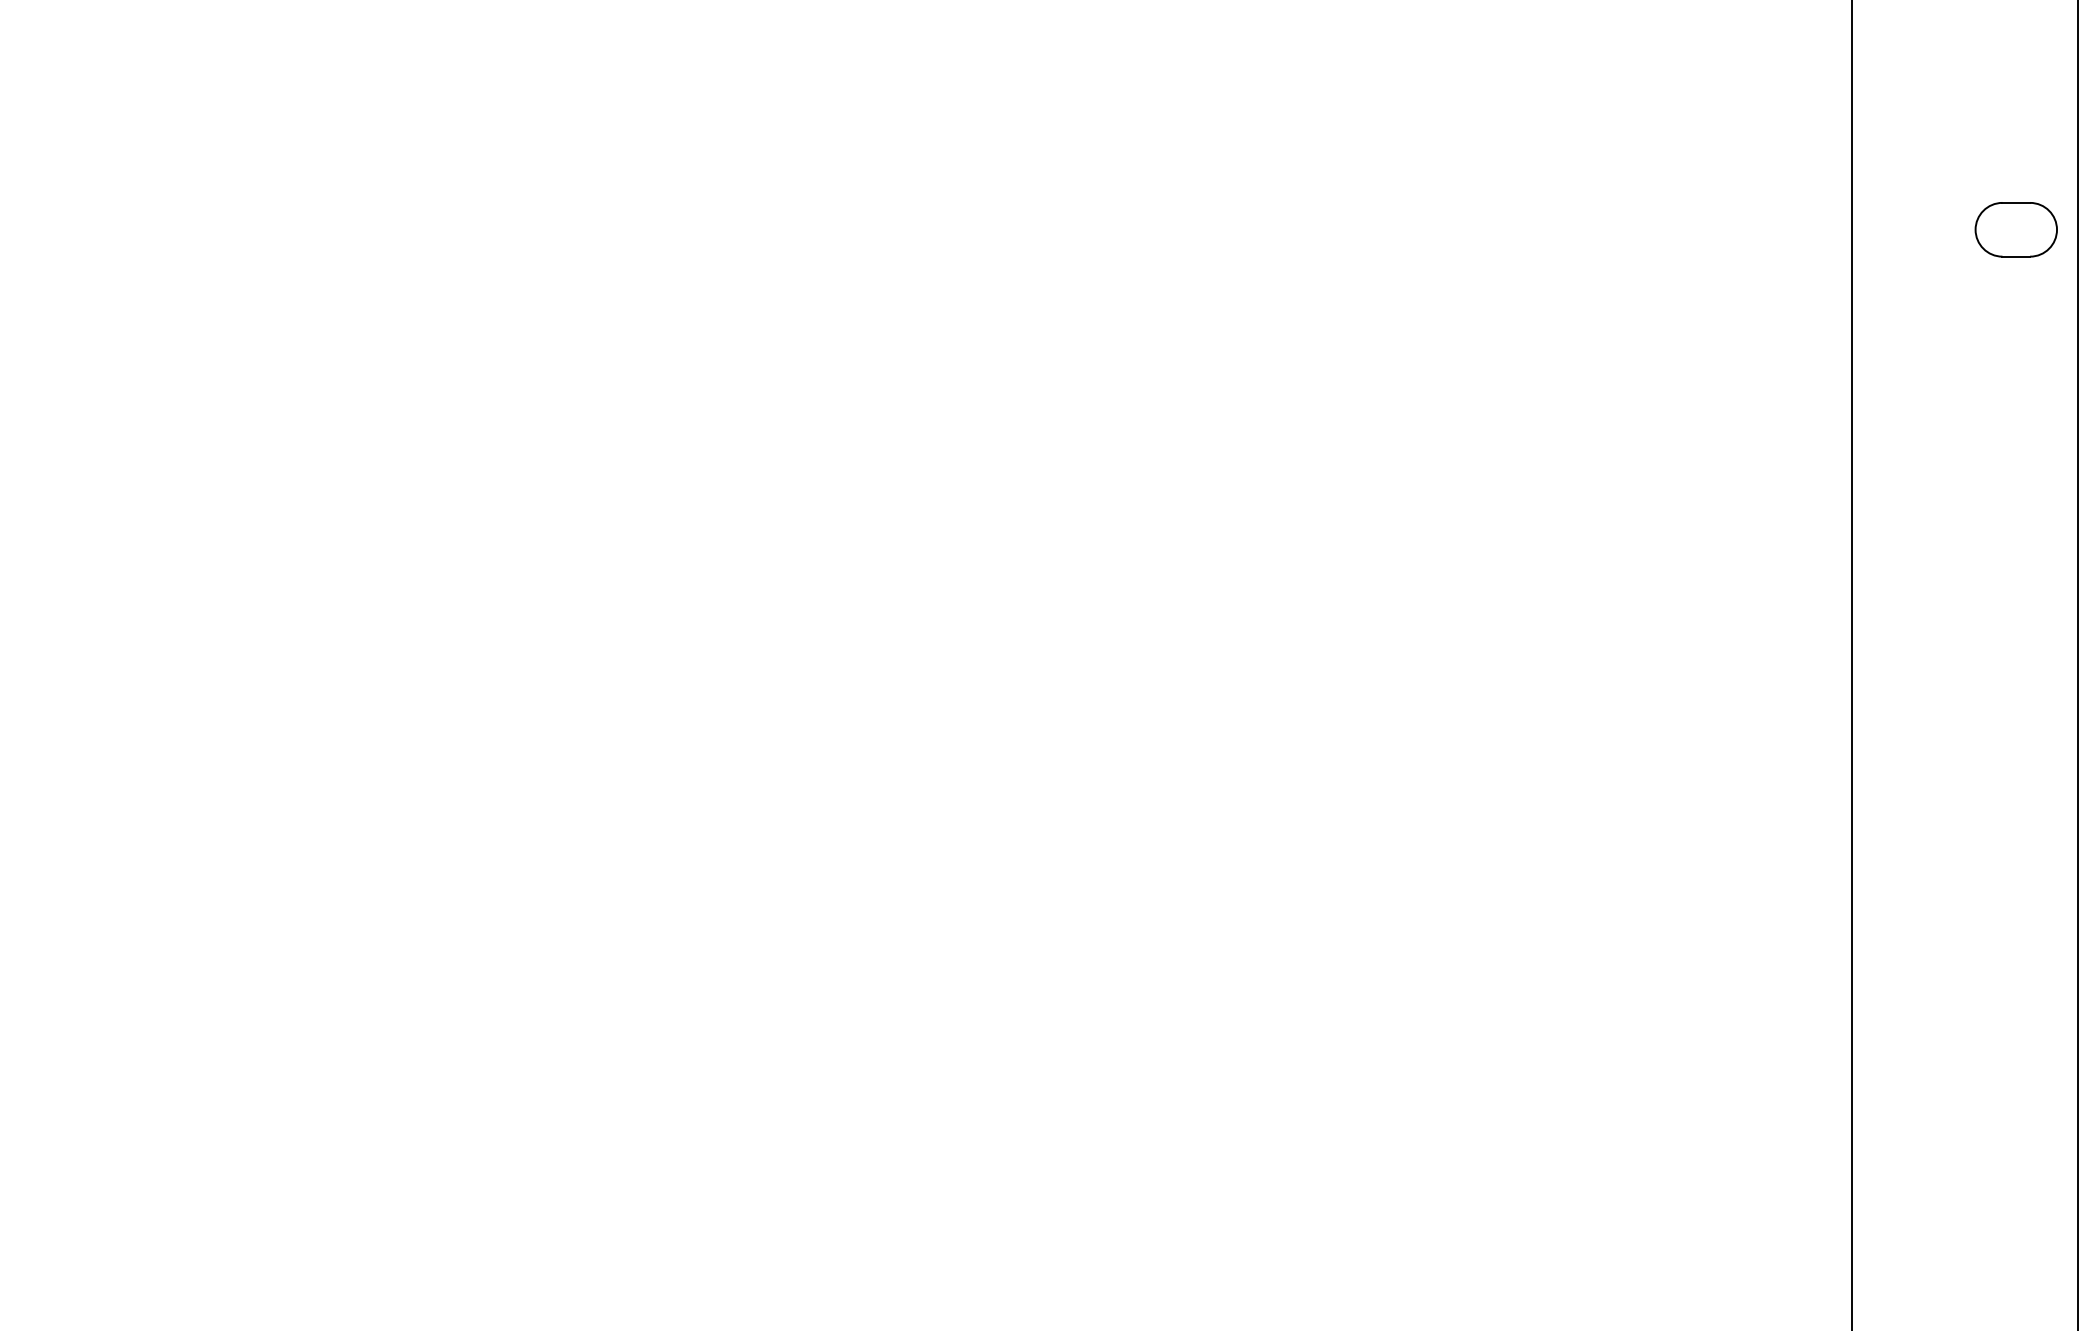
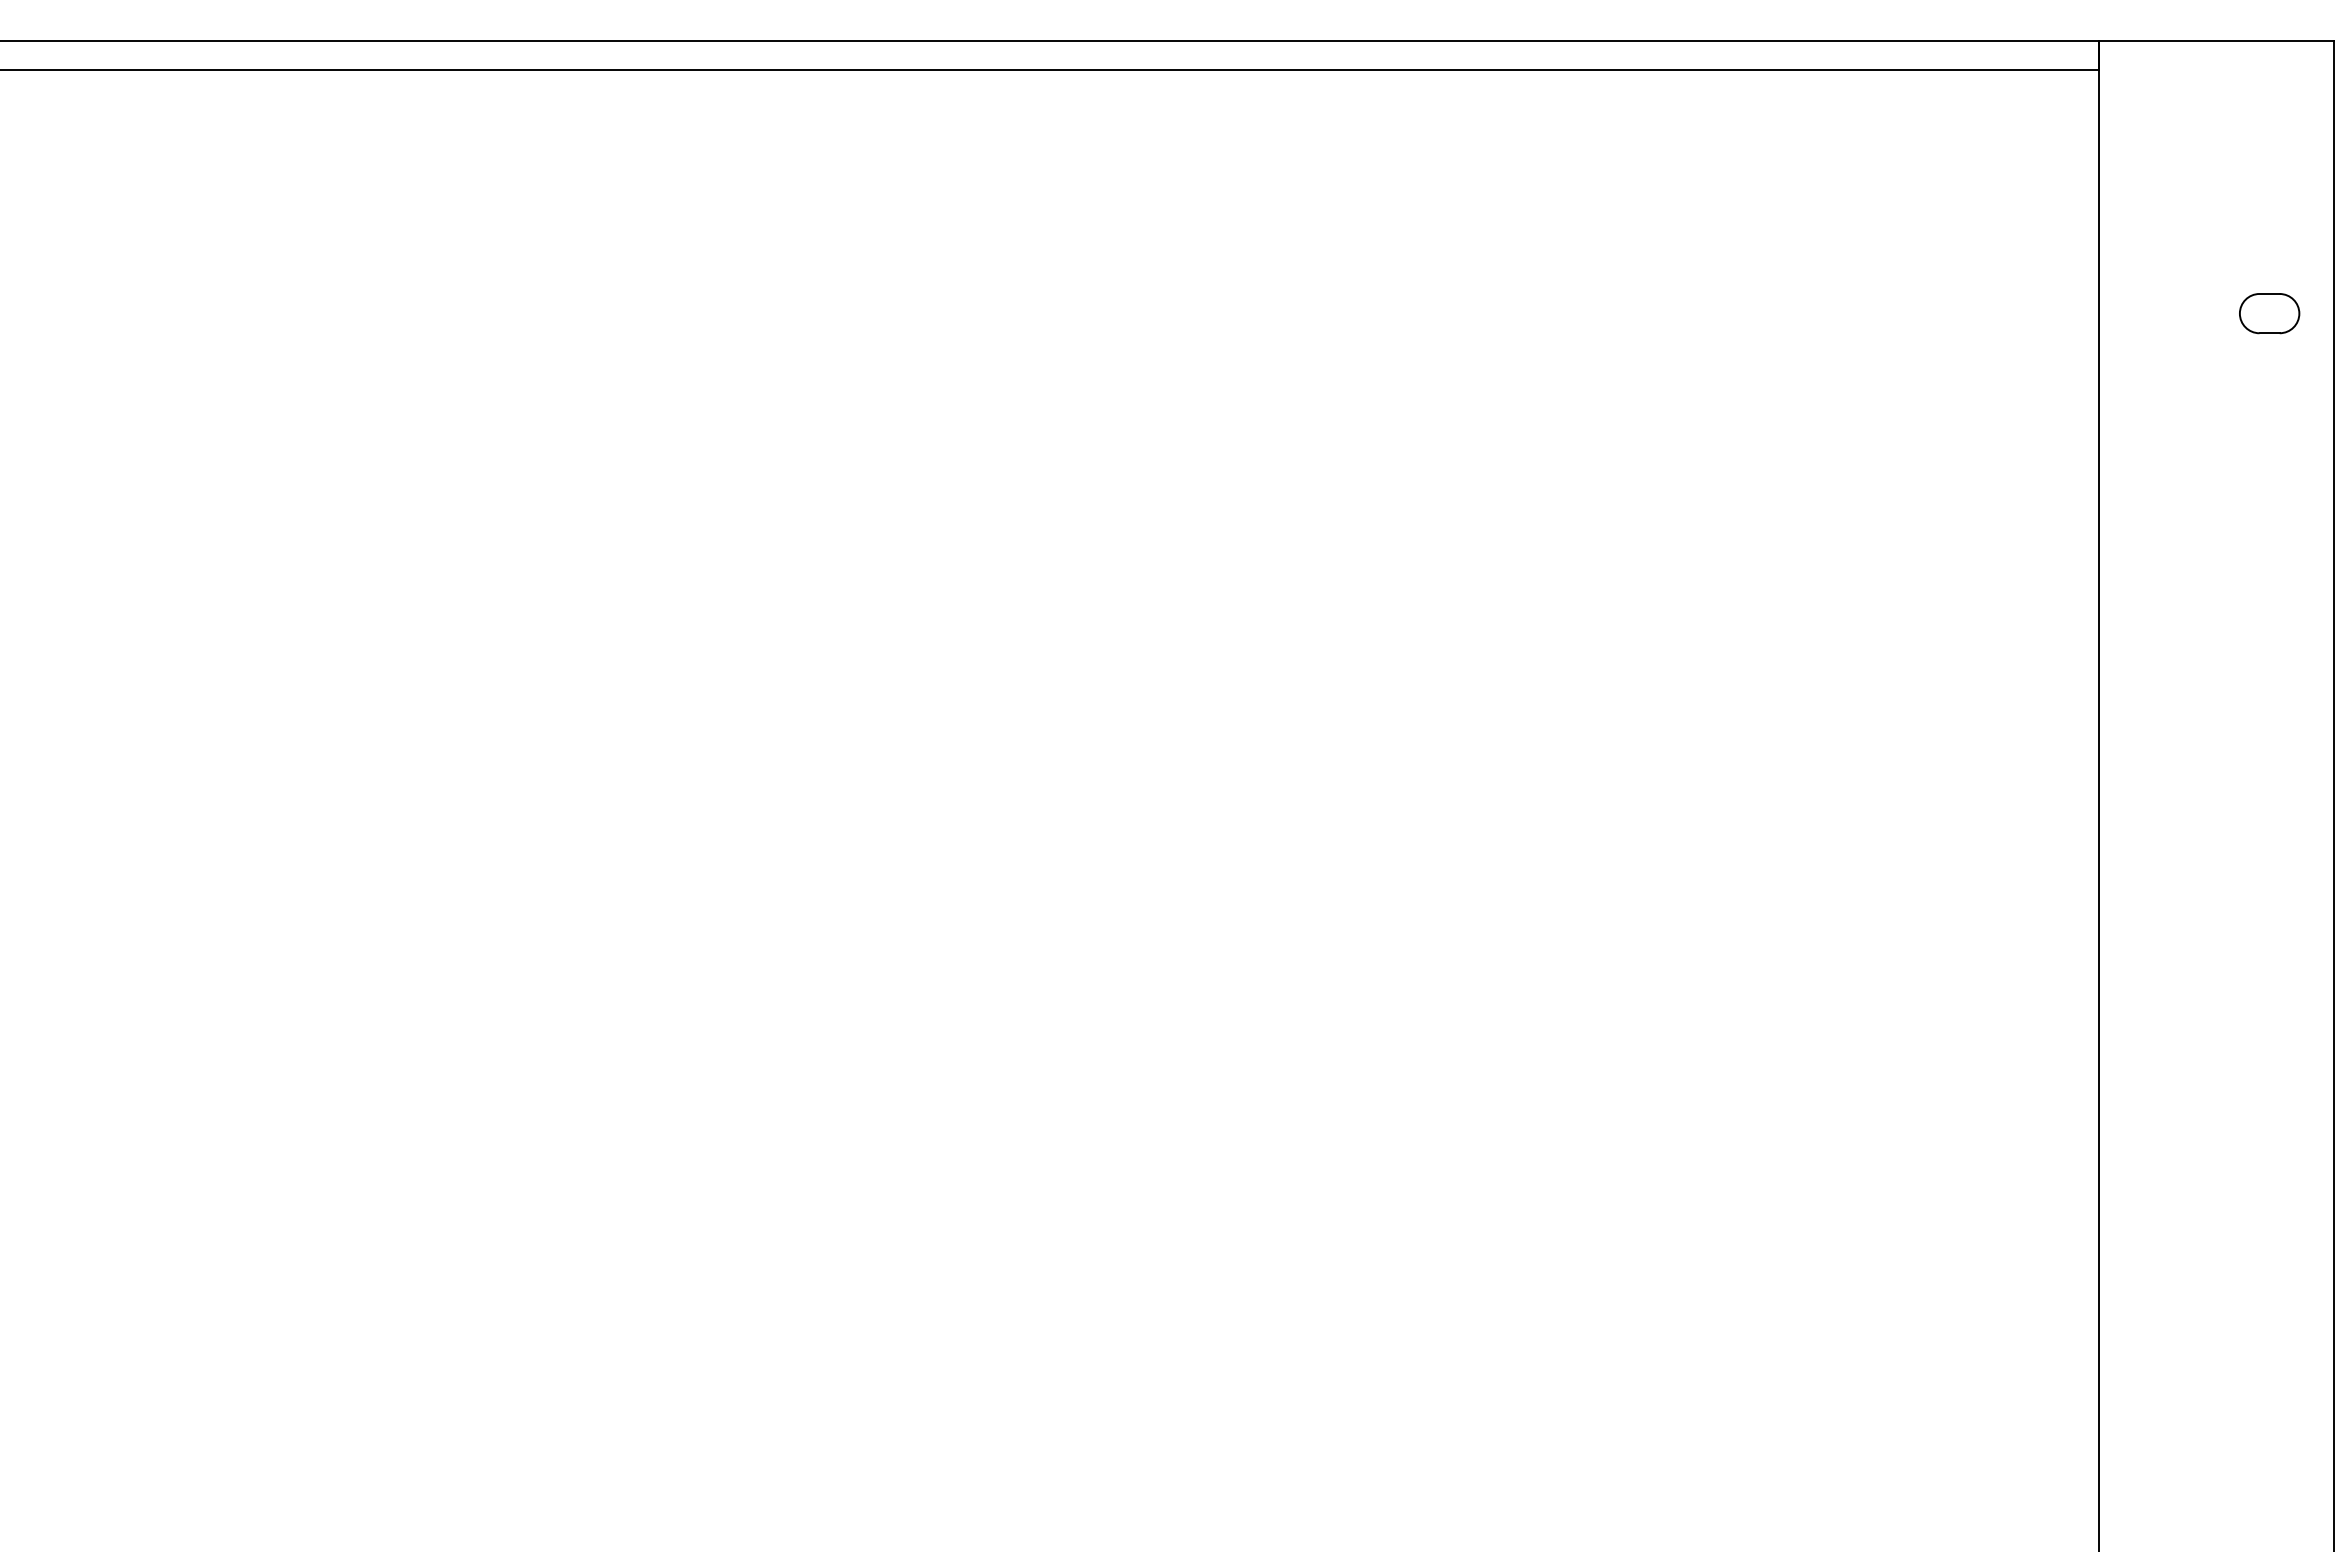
part: (2016, 229) -> (2269, 313), size x0.7

